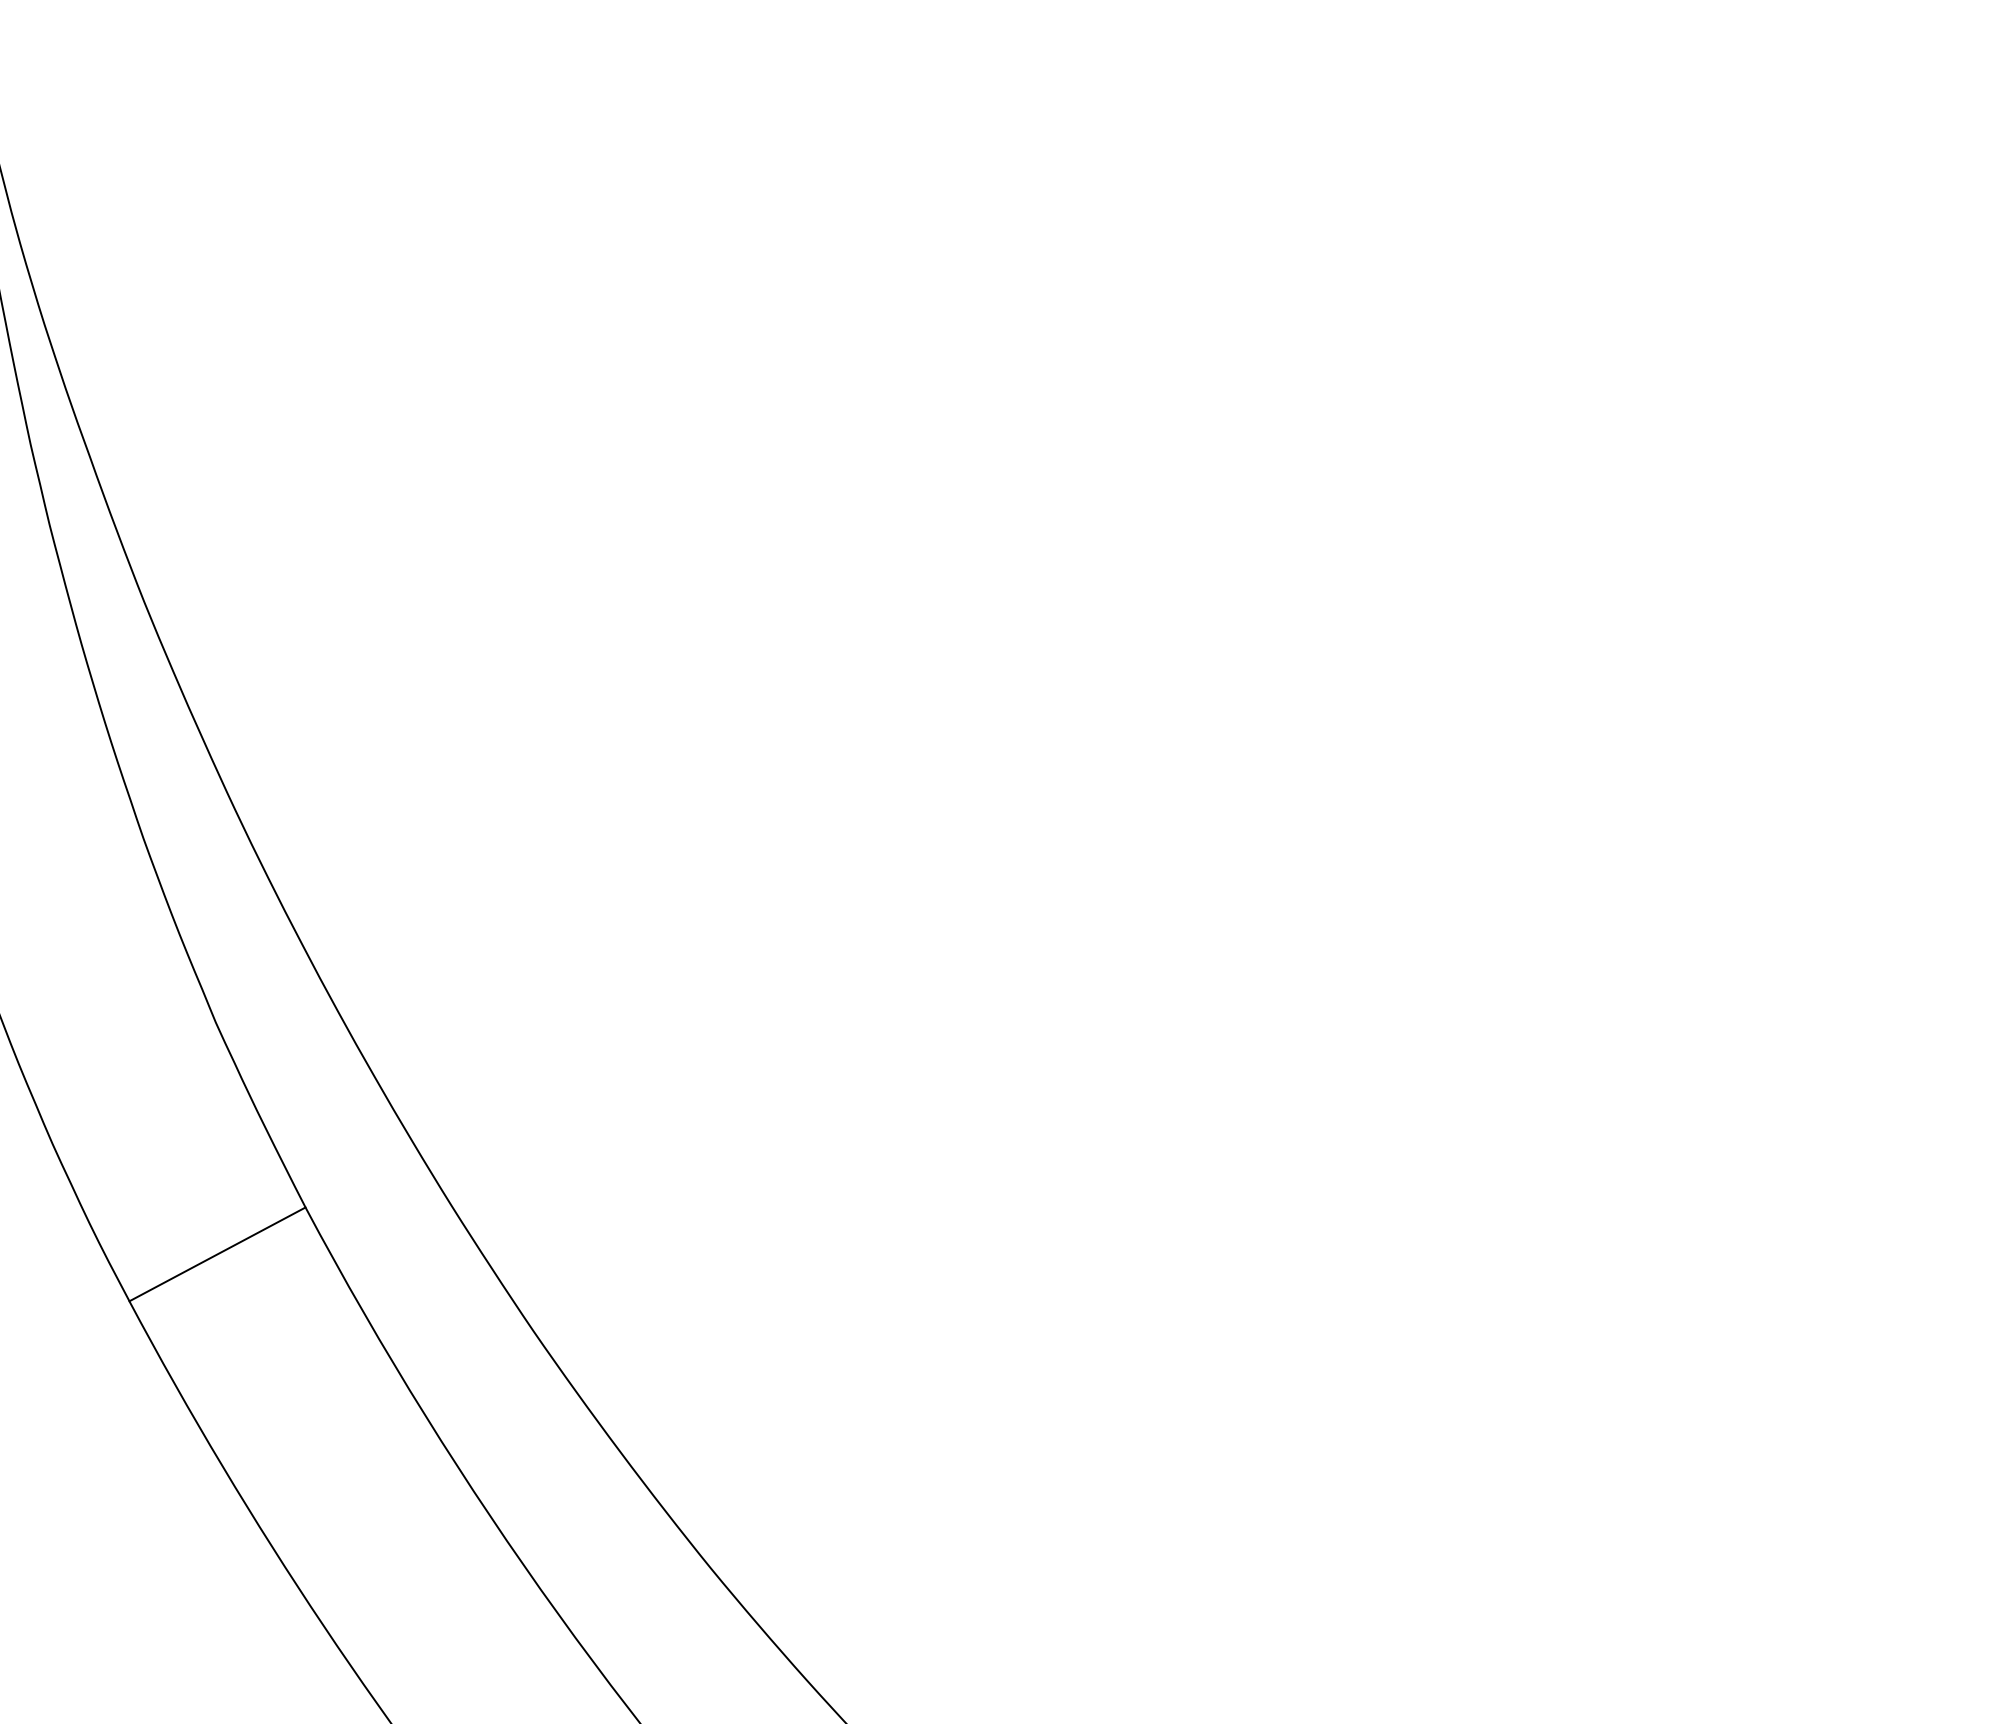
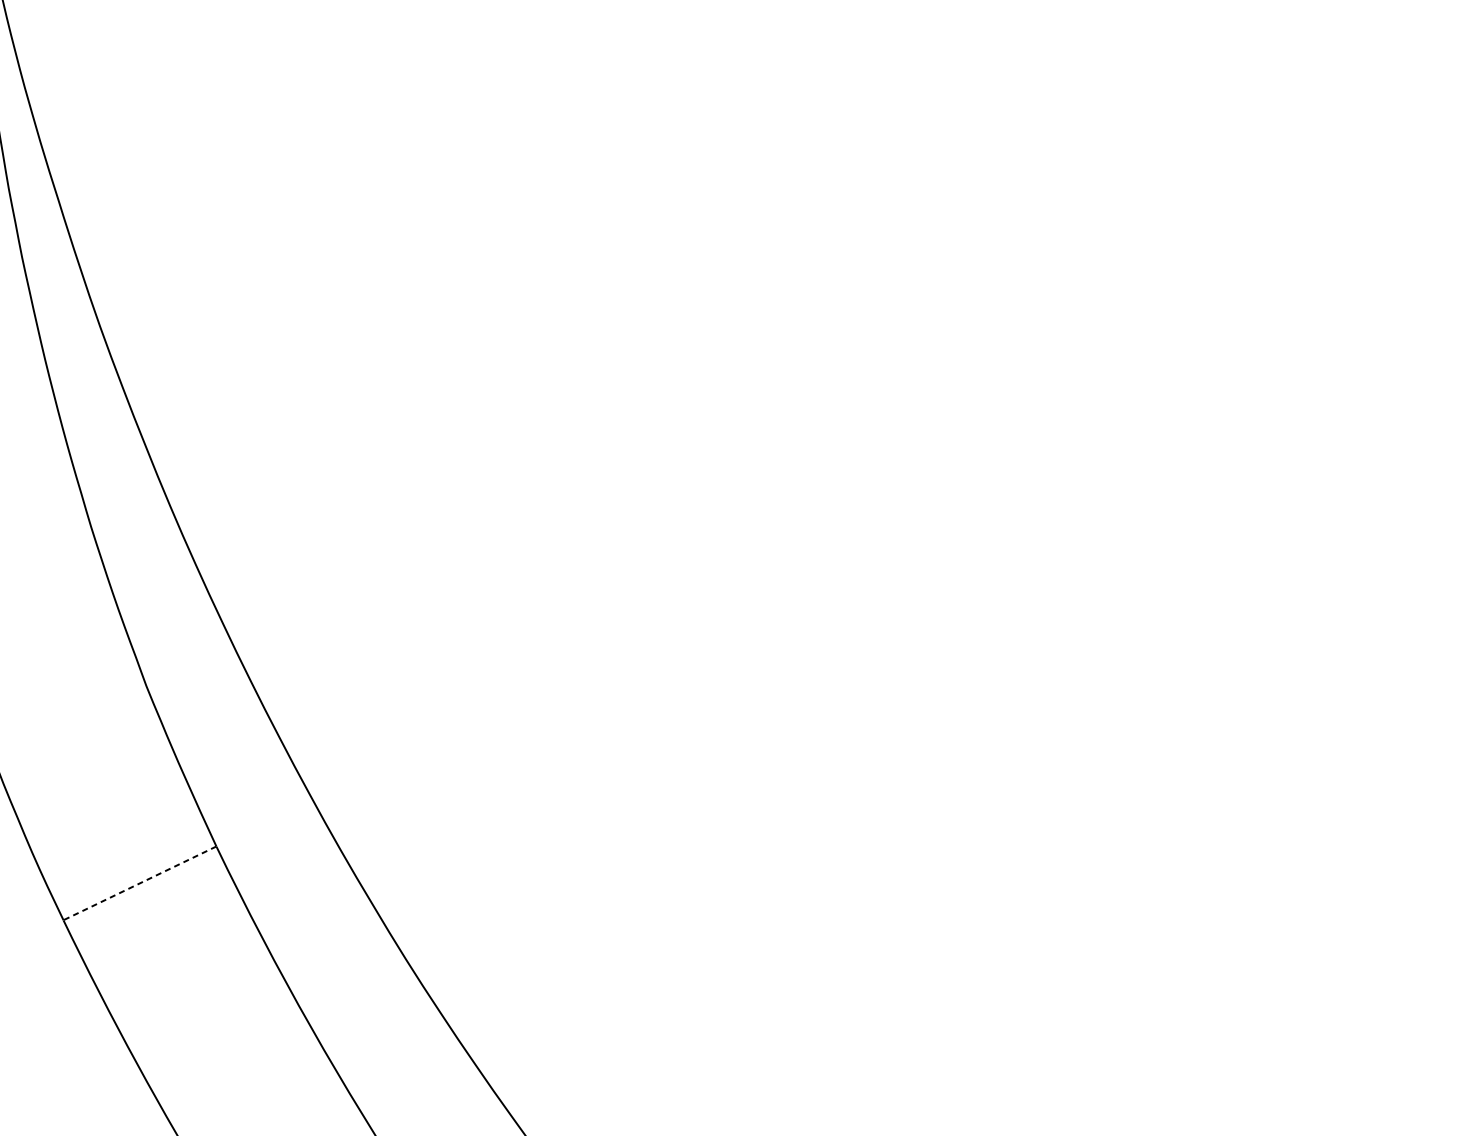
line: (217, 1254) -> (139, 883), solid -> dashed

